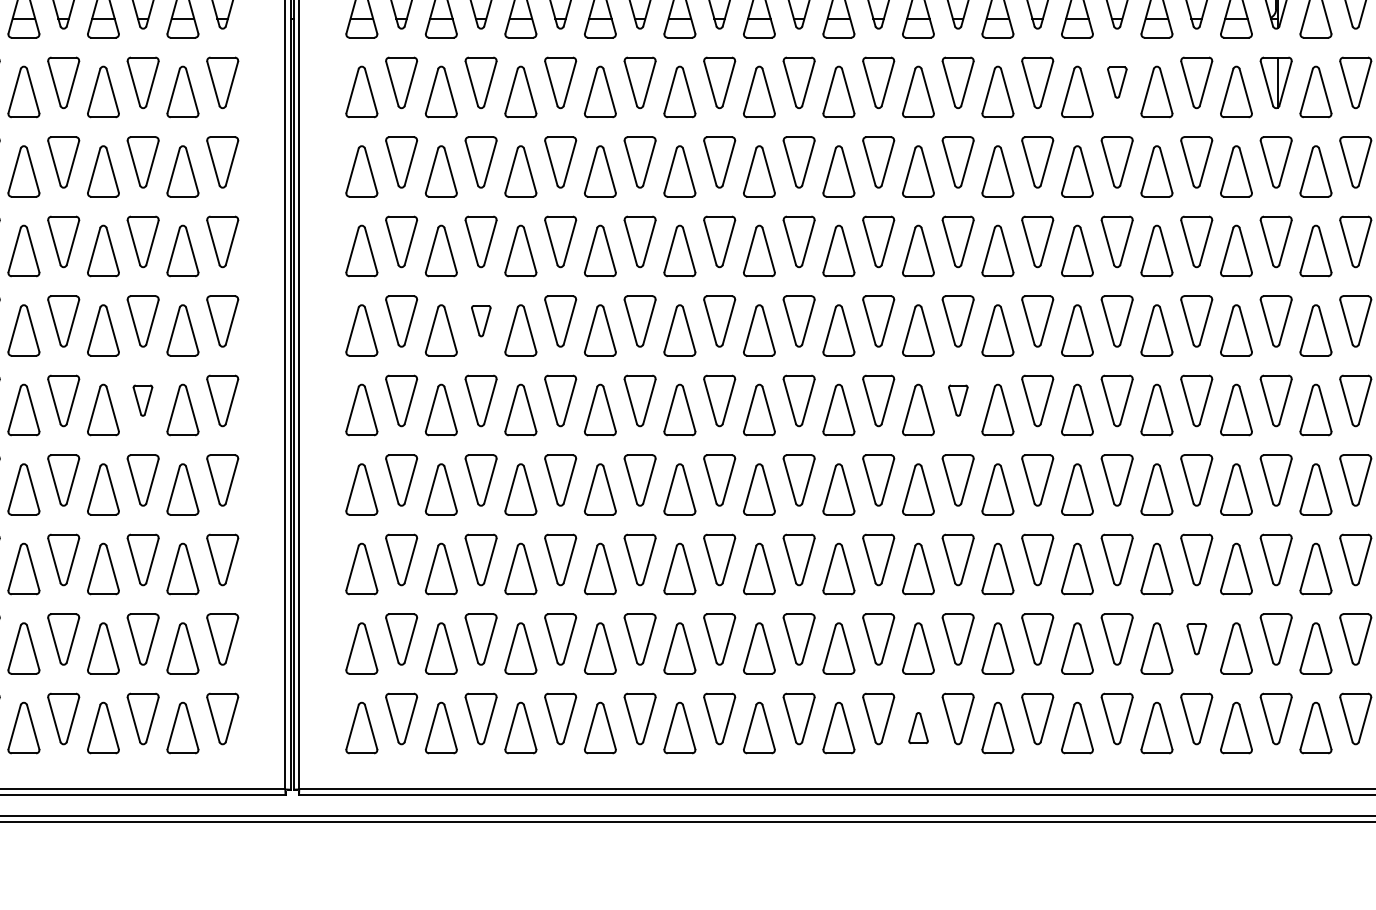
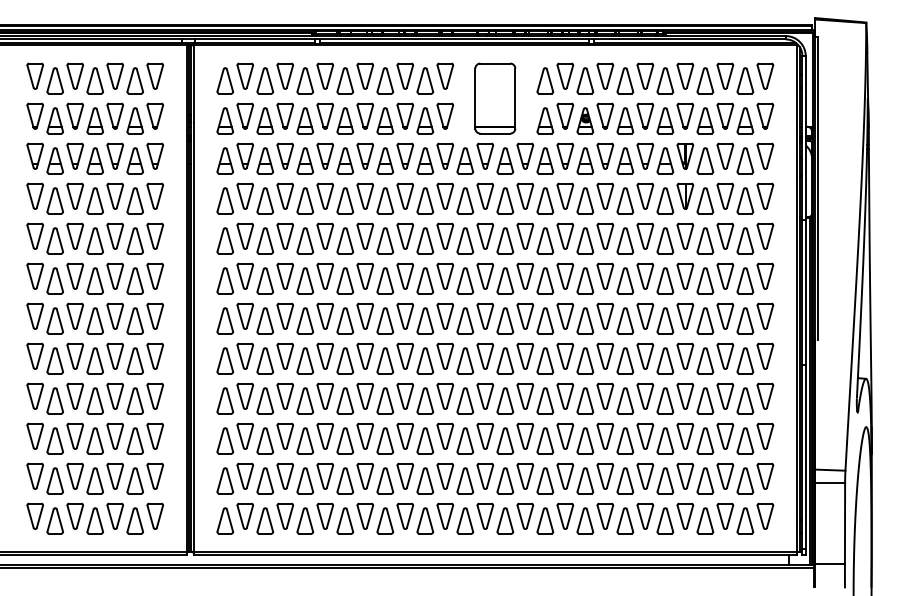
part: (1117, 81) -> (605, 195), size x1.67
part: (481, 319) -> (285, 315), size x1.67
part: (141, 399) -> (114, 355), size x1.67
part: (958, 399) -> (525, 355), size x1.67
part: (1196, 637) -> (645, 475), size x1.67
part: (918, 727) -> (505, 520), size x1.67

